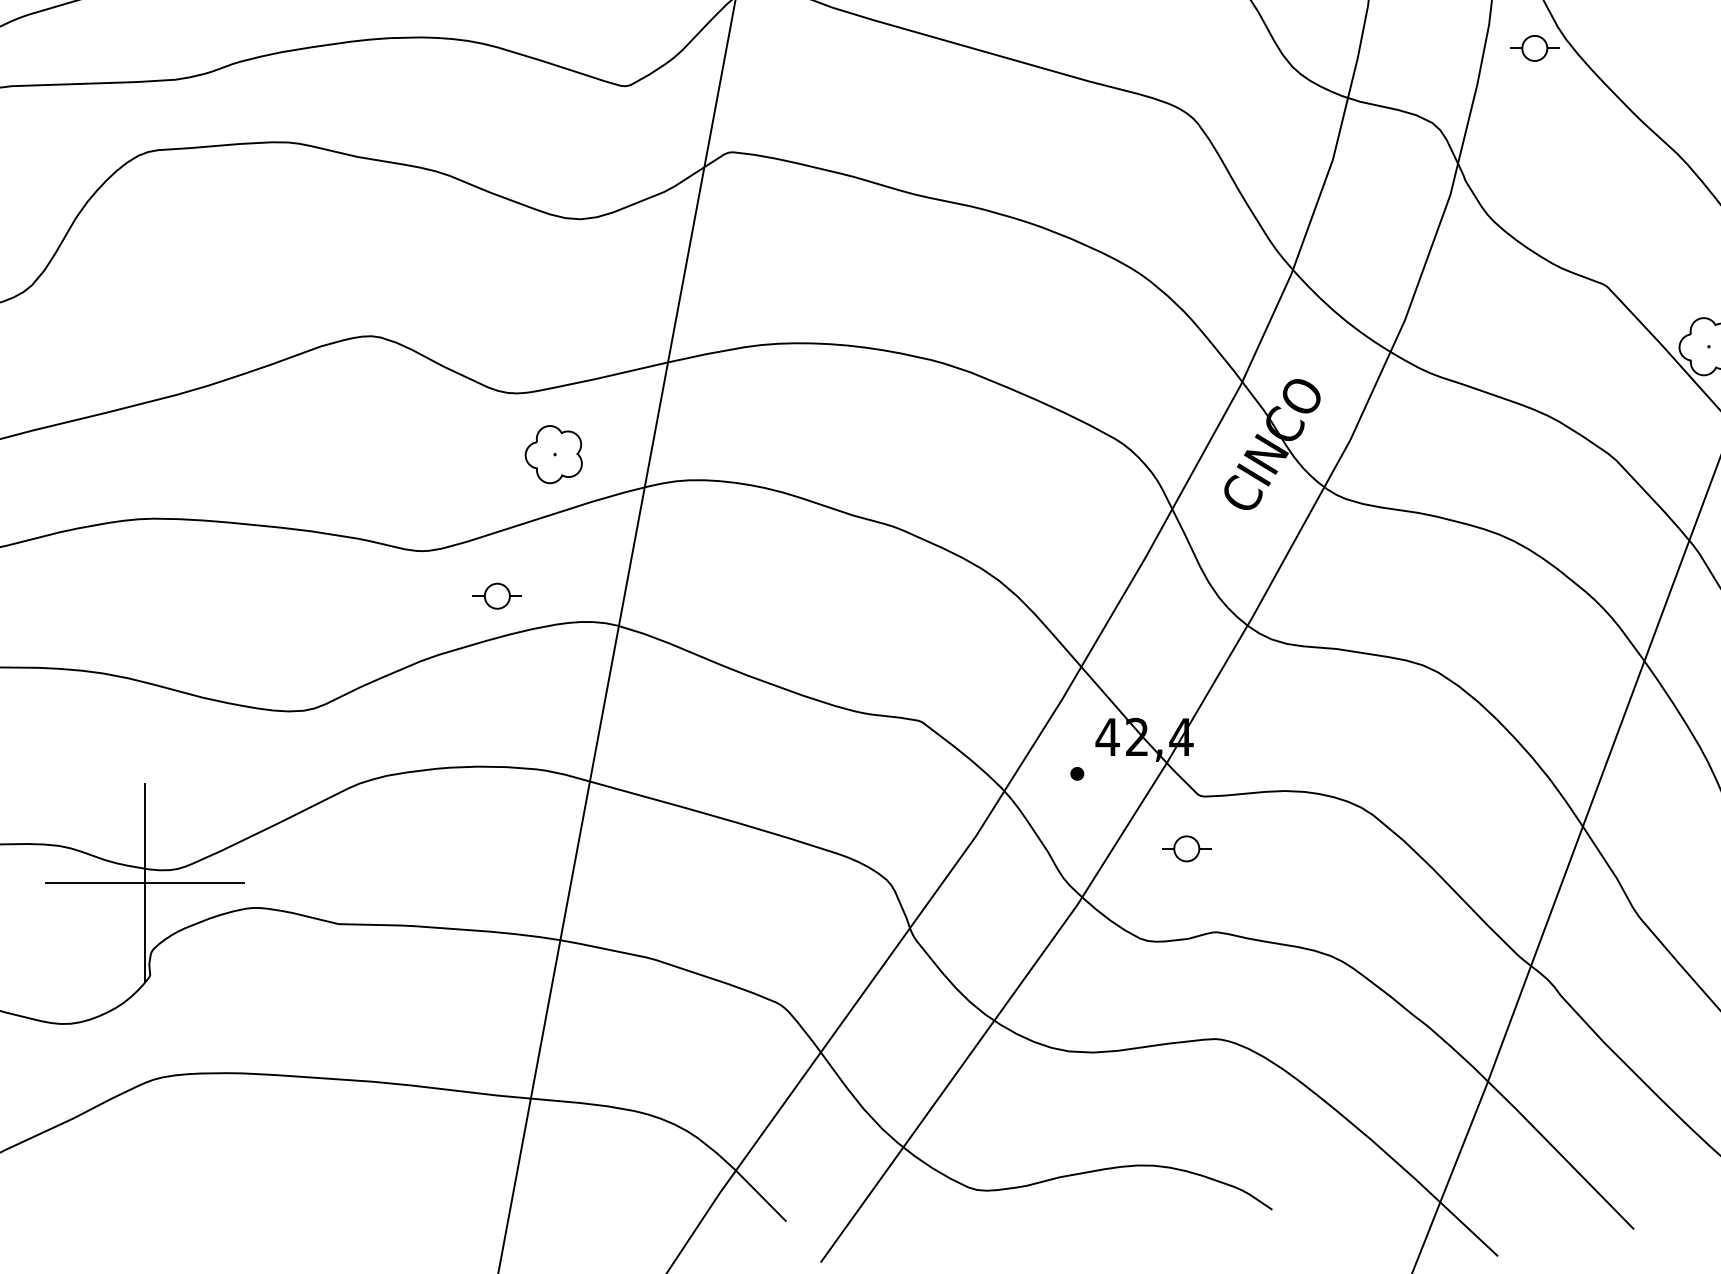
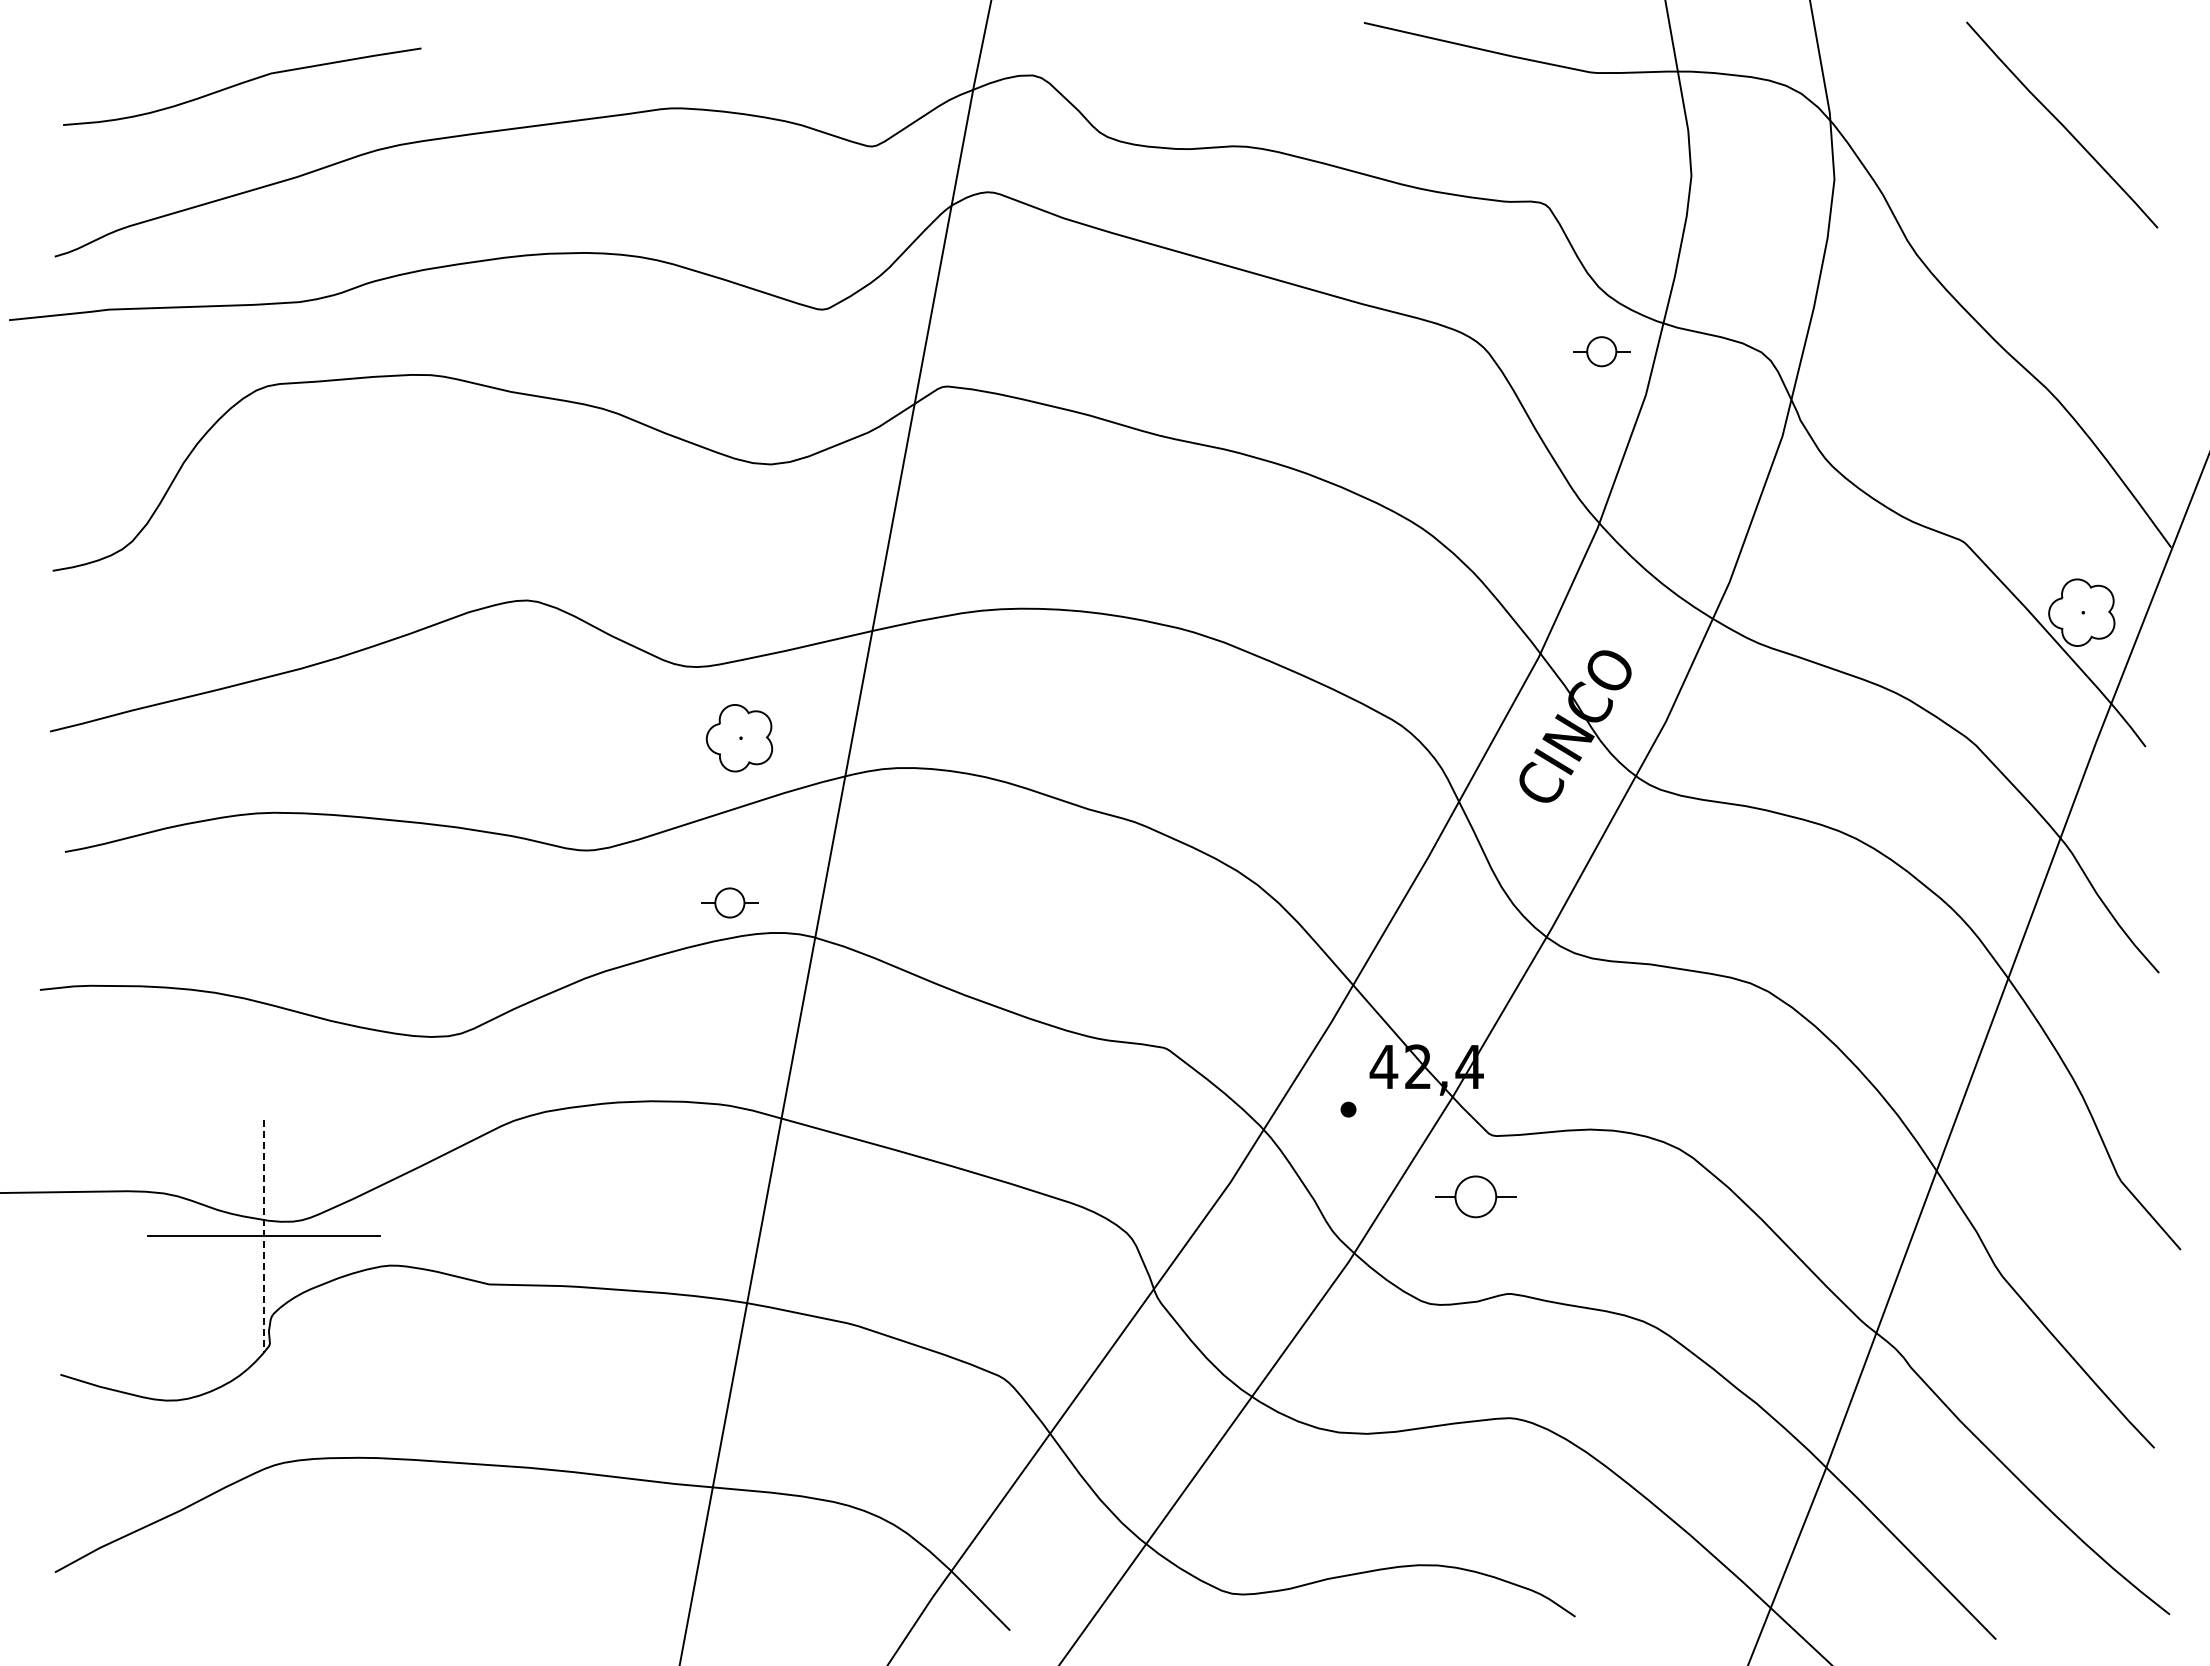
part: (1534, 48) -> (1601, 351), moved
part: (497, 595) -> (729, 902), moved
part: (1186, 848) -> (1475, 1196), size x1.4
line: (145, 882) -> (264, 1236), solid -> dashed

